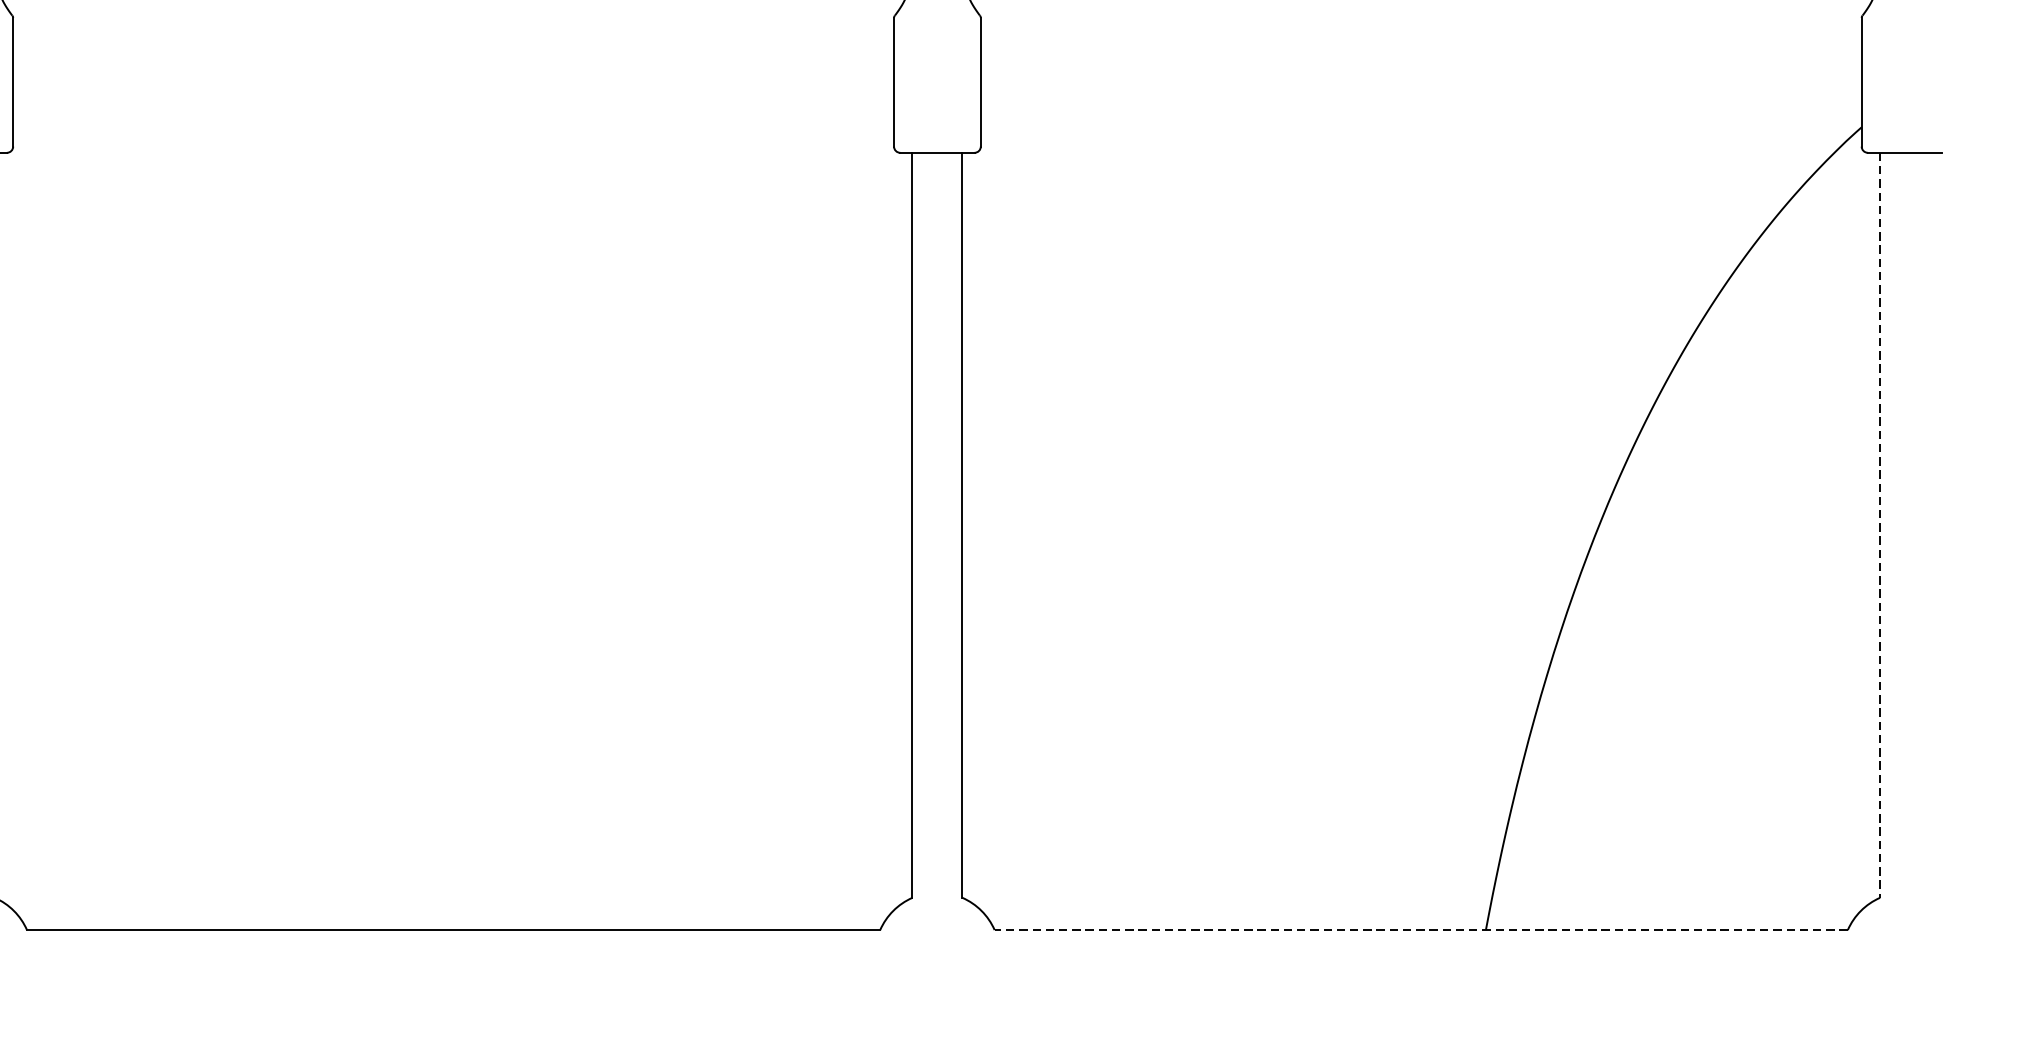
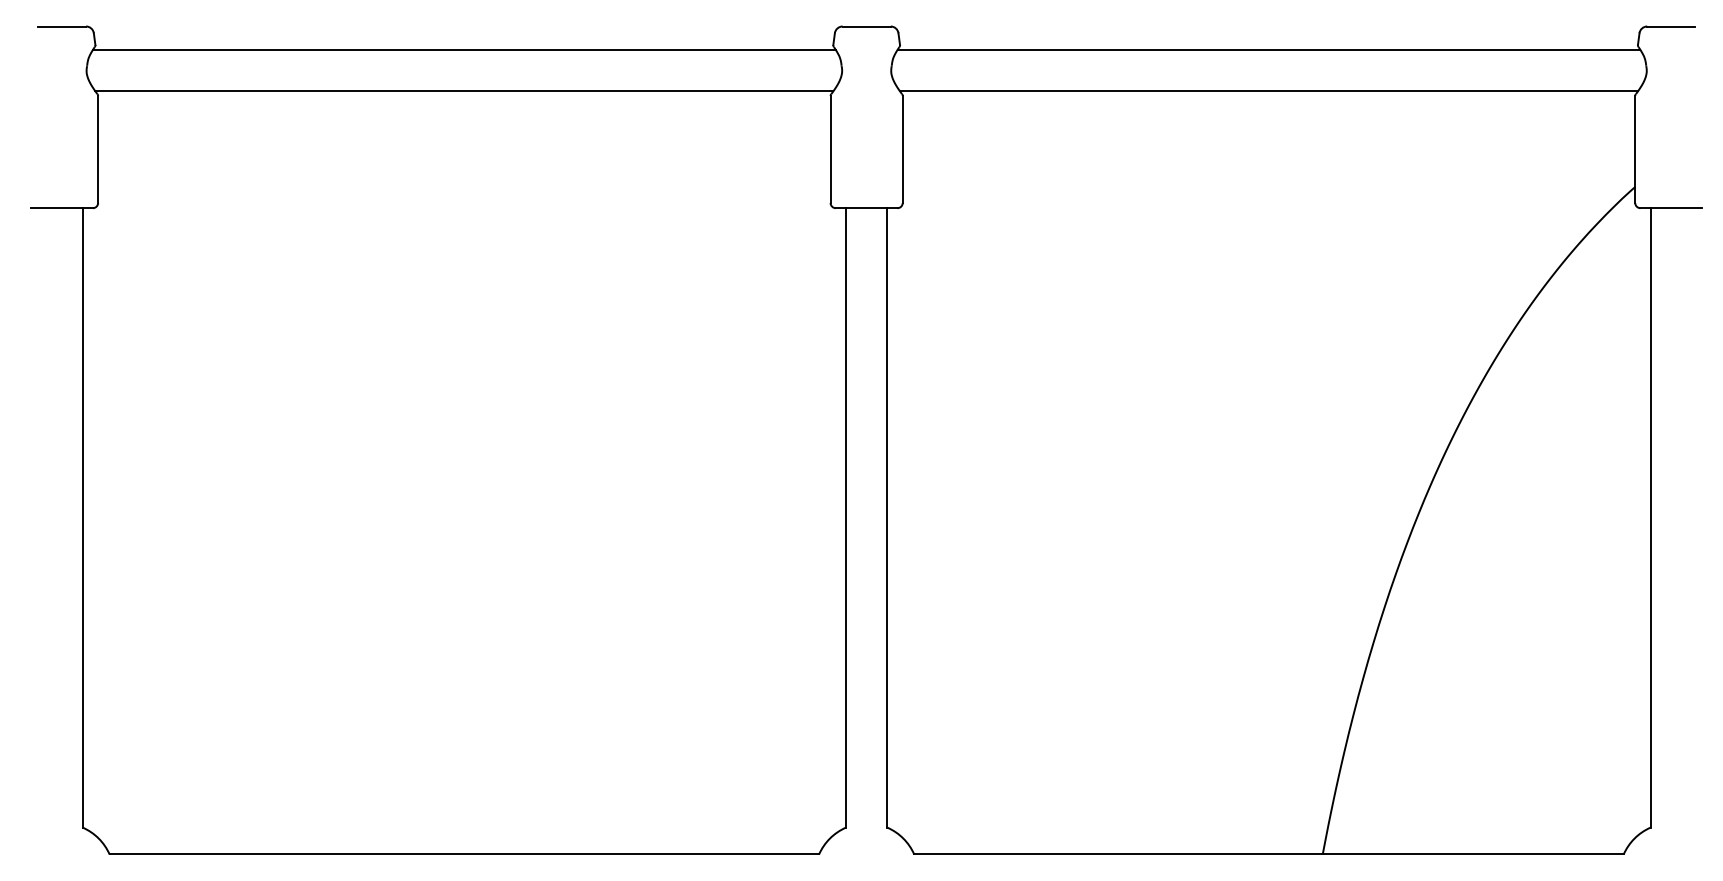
line: (453, 12) -> (464, 91), added
line: (1420, 12) -> (1268, 91), added
line: (1880, 524) -> (1650, 517), dashed -> solid
line: (1421, 930) -> (1269, 854), dashed -> solid

